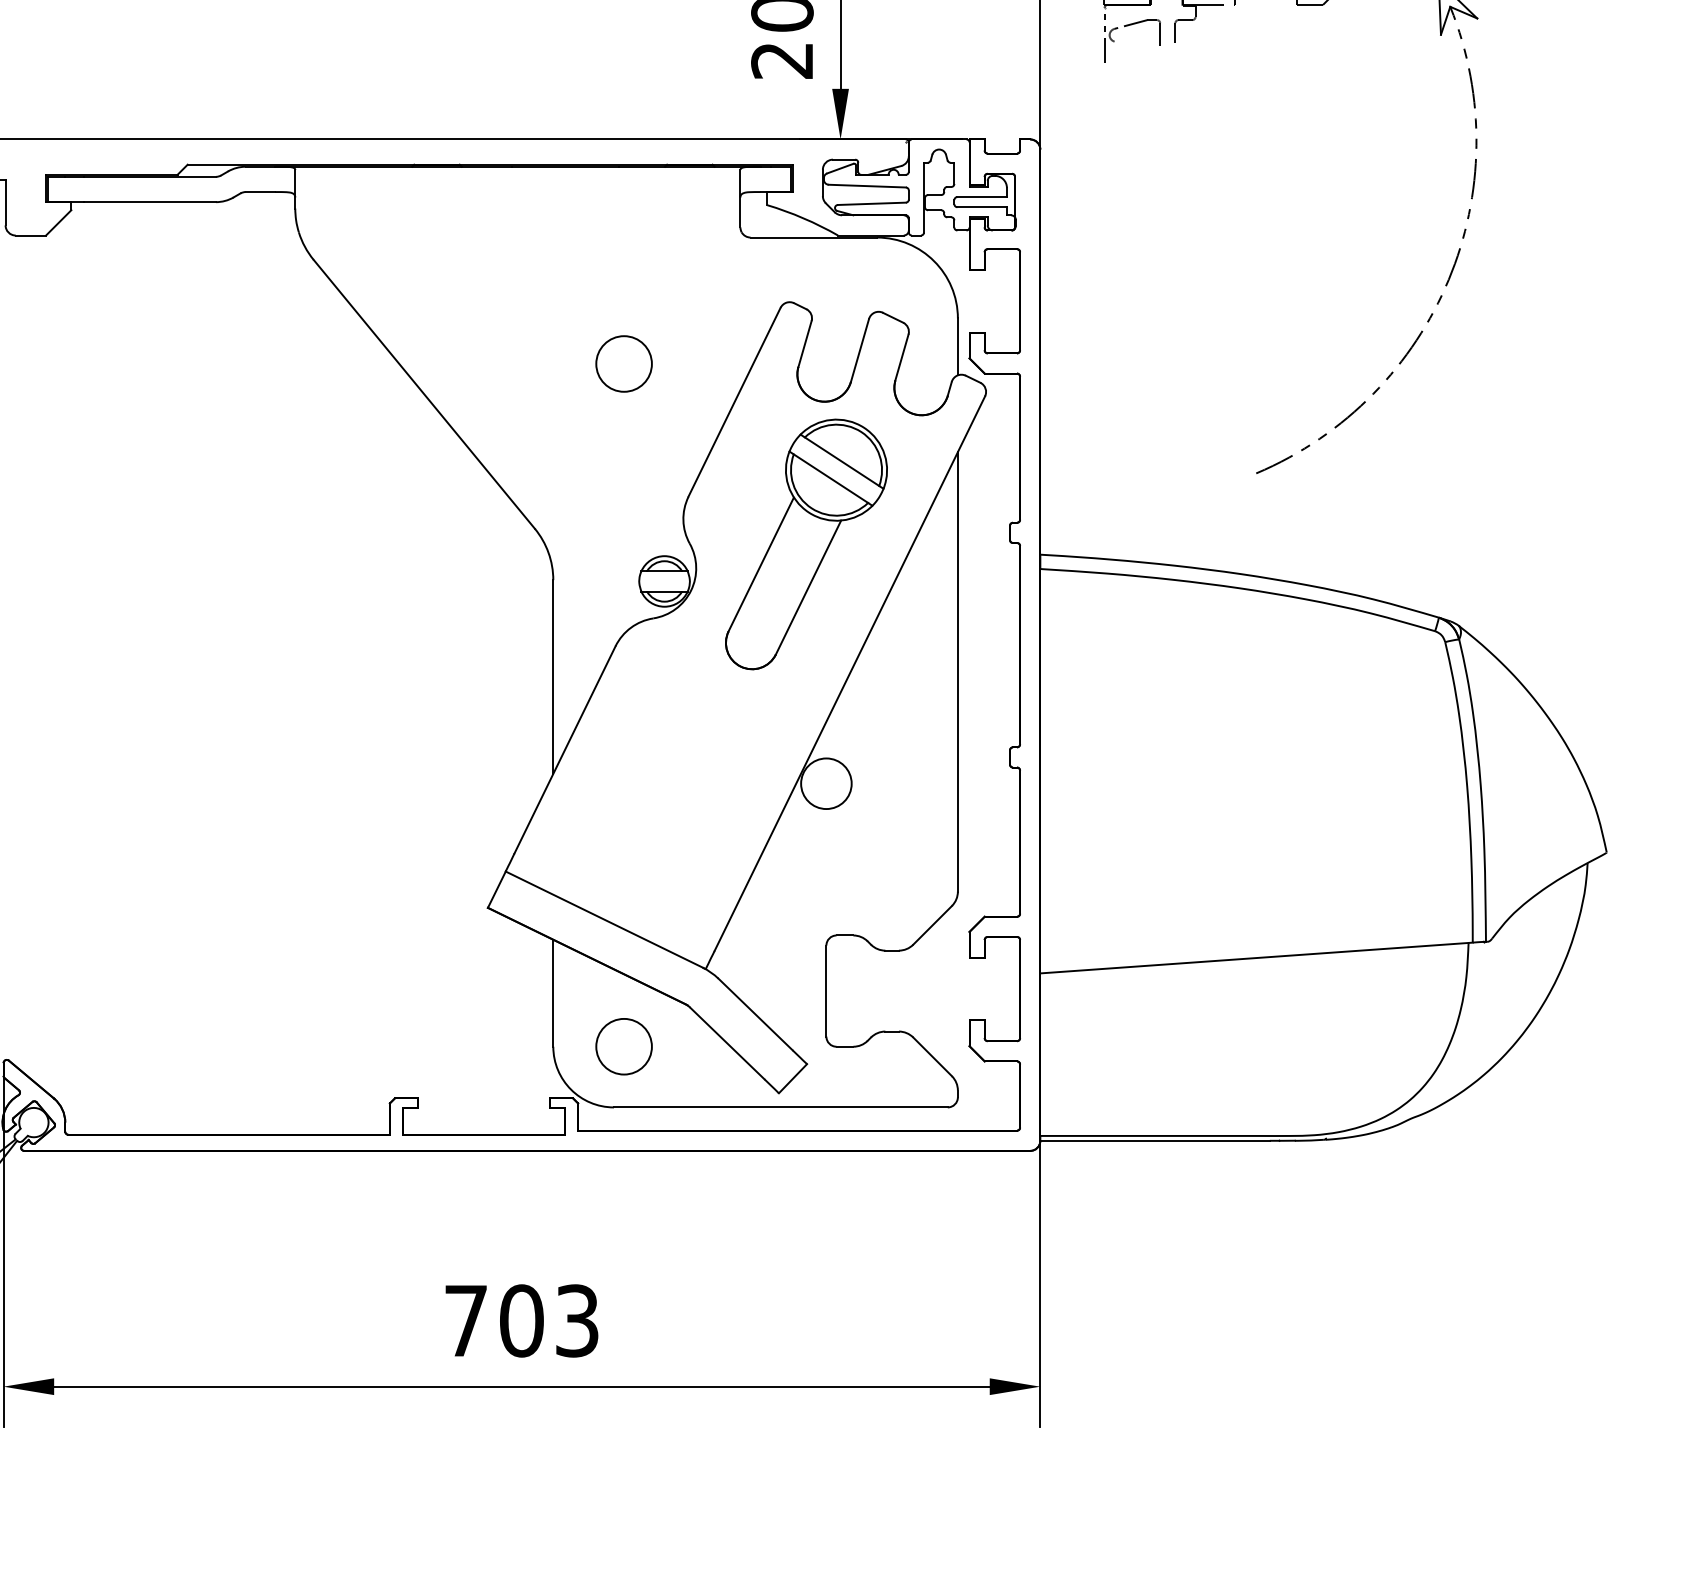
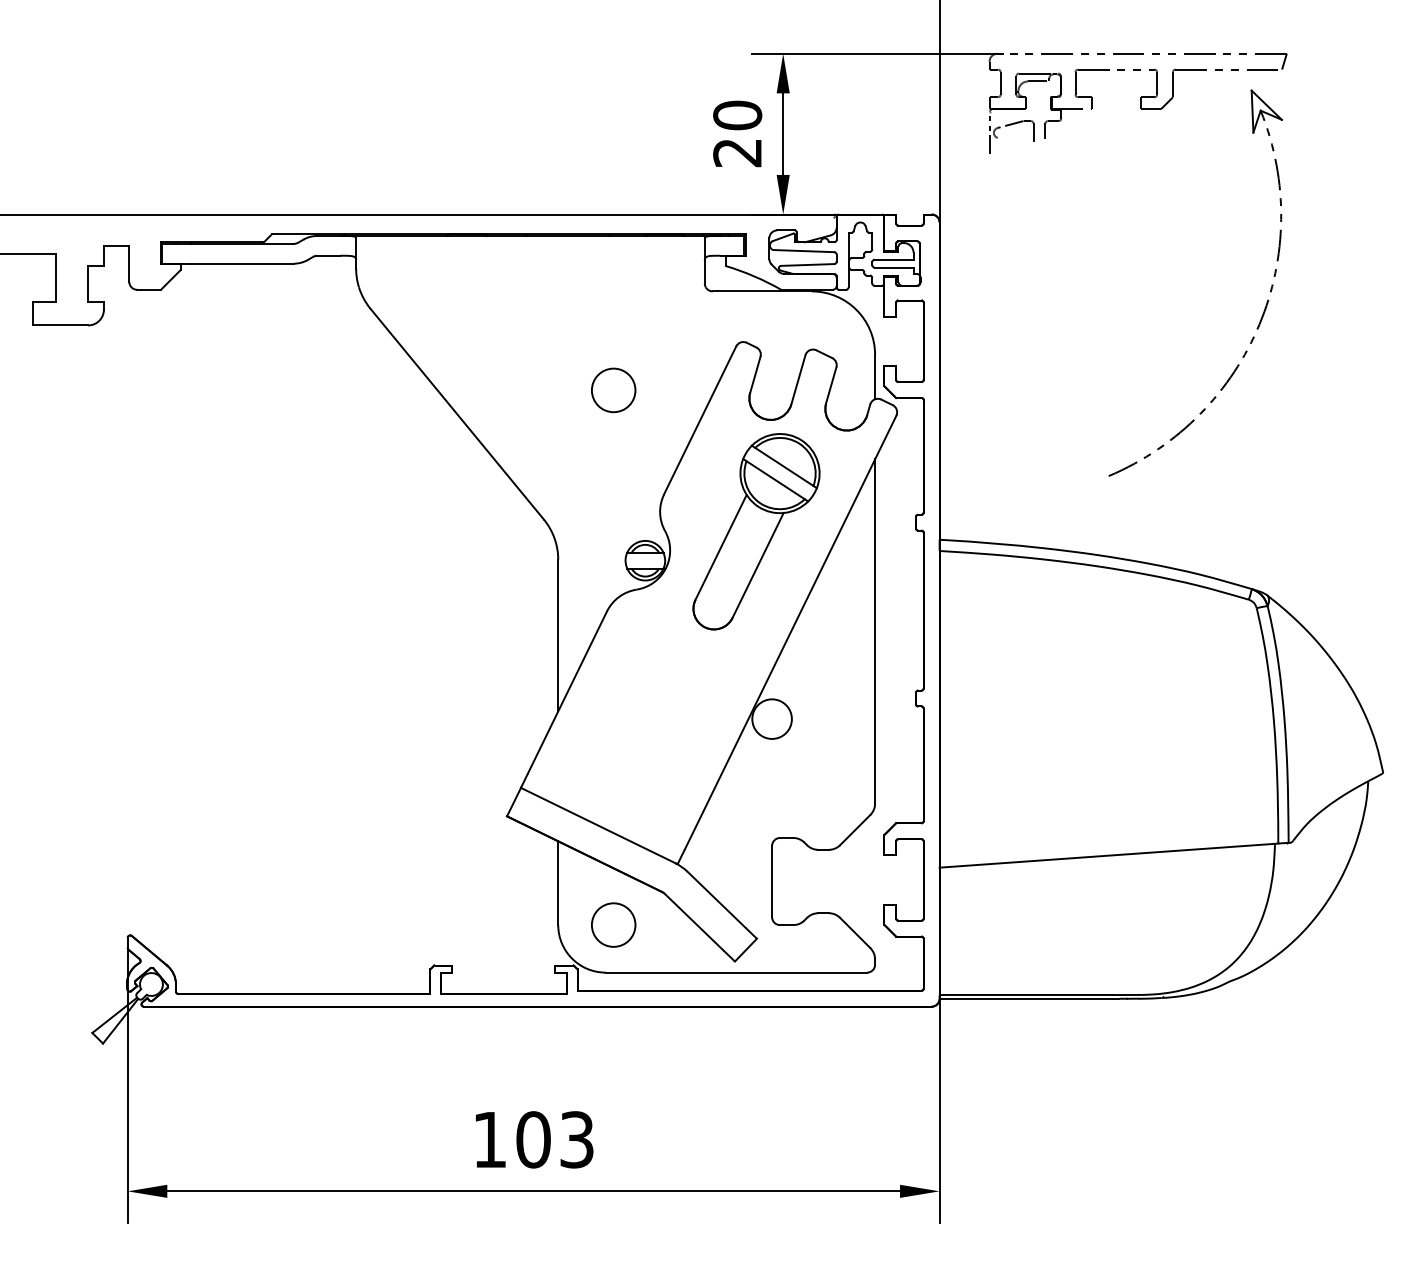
text: (465, 1320) -> (489, 1139), 703 -> 103

